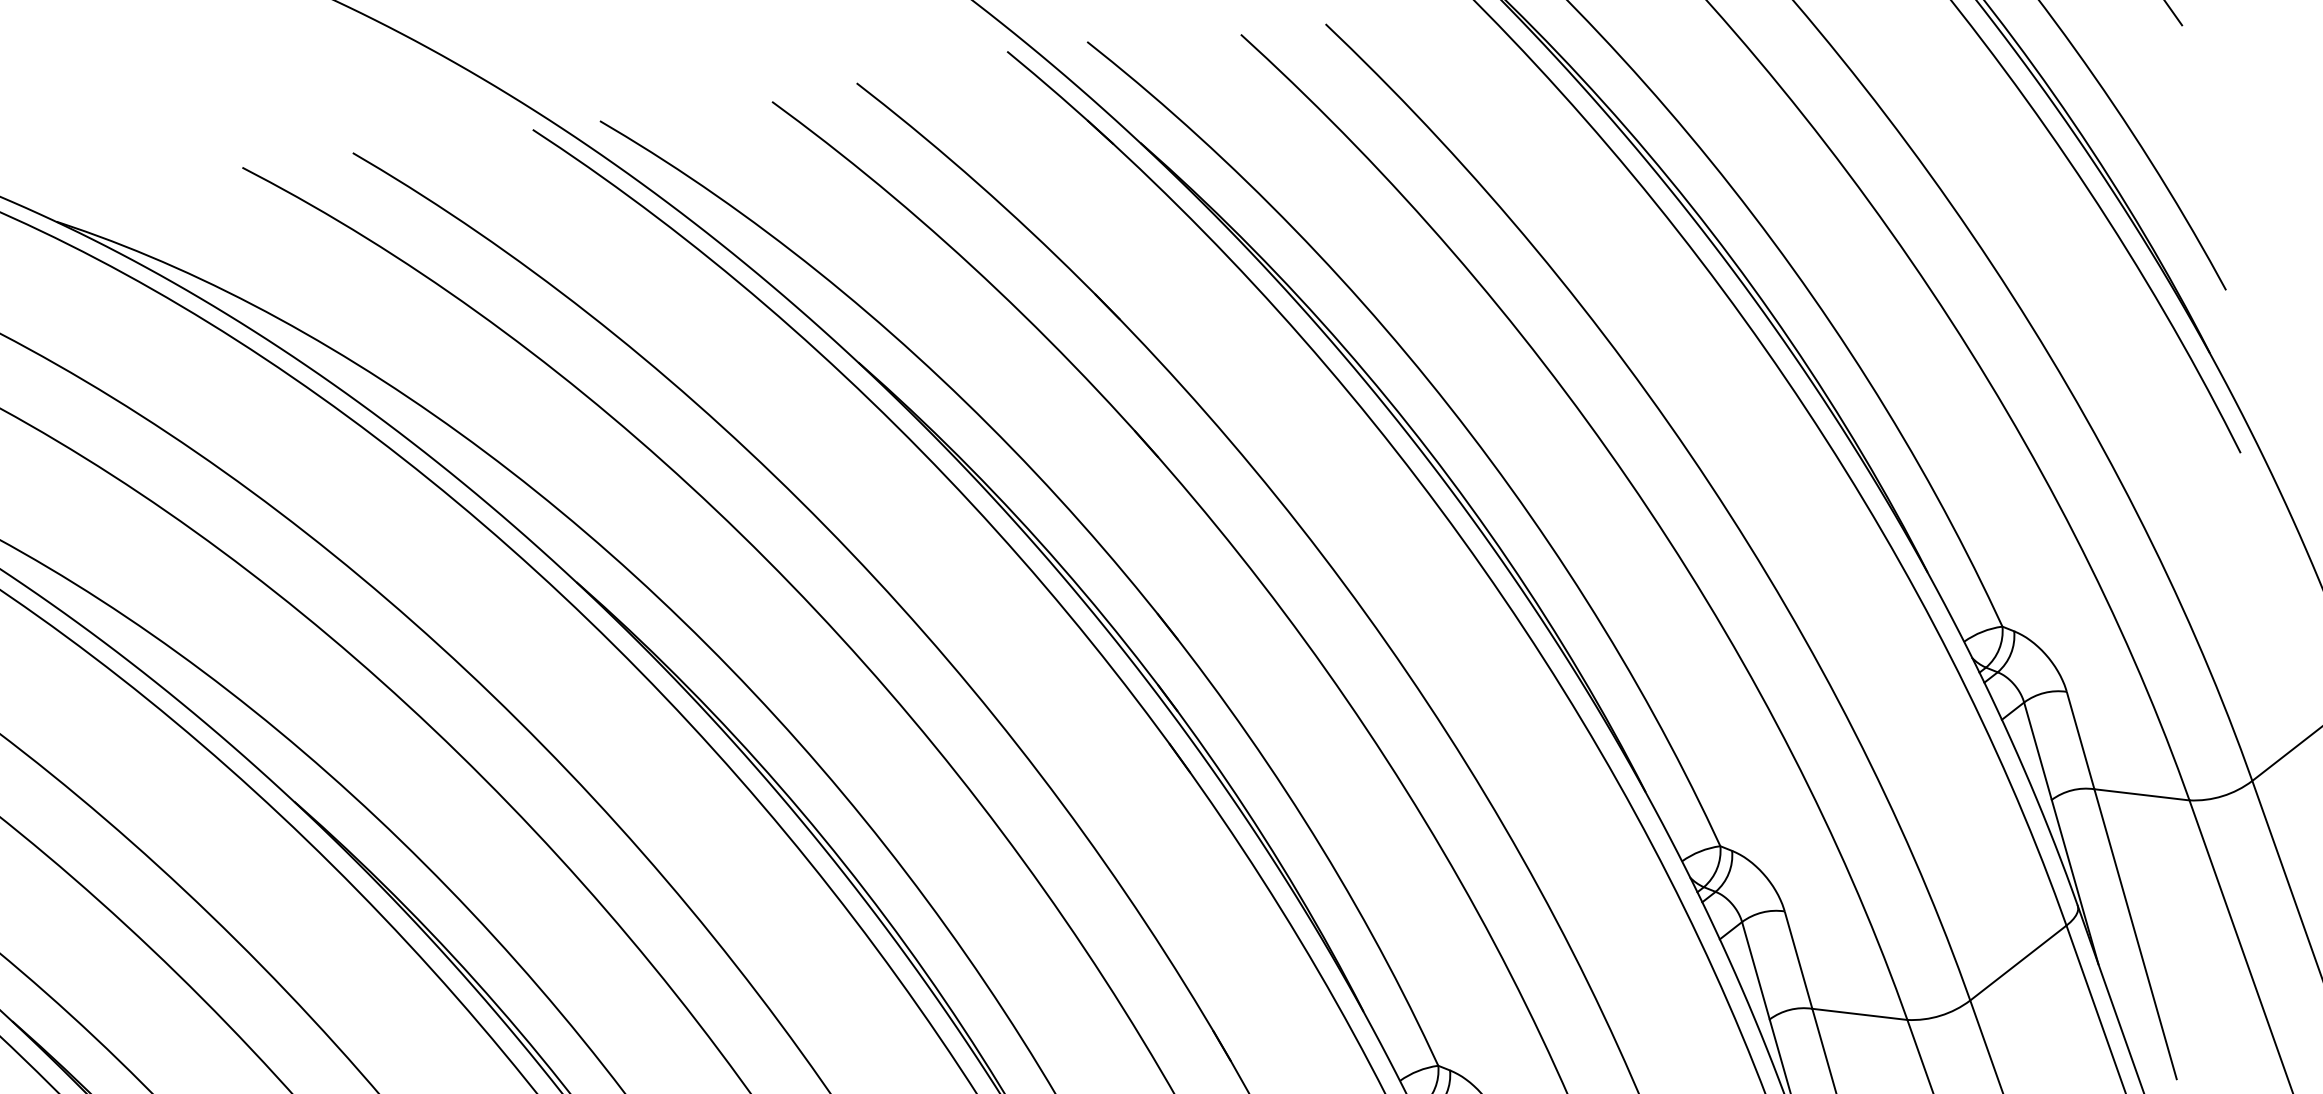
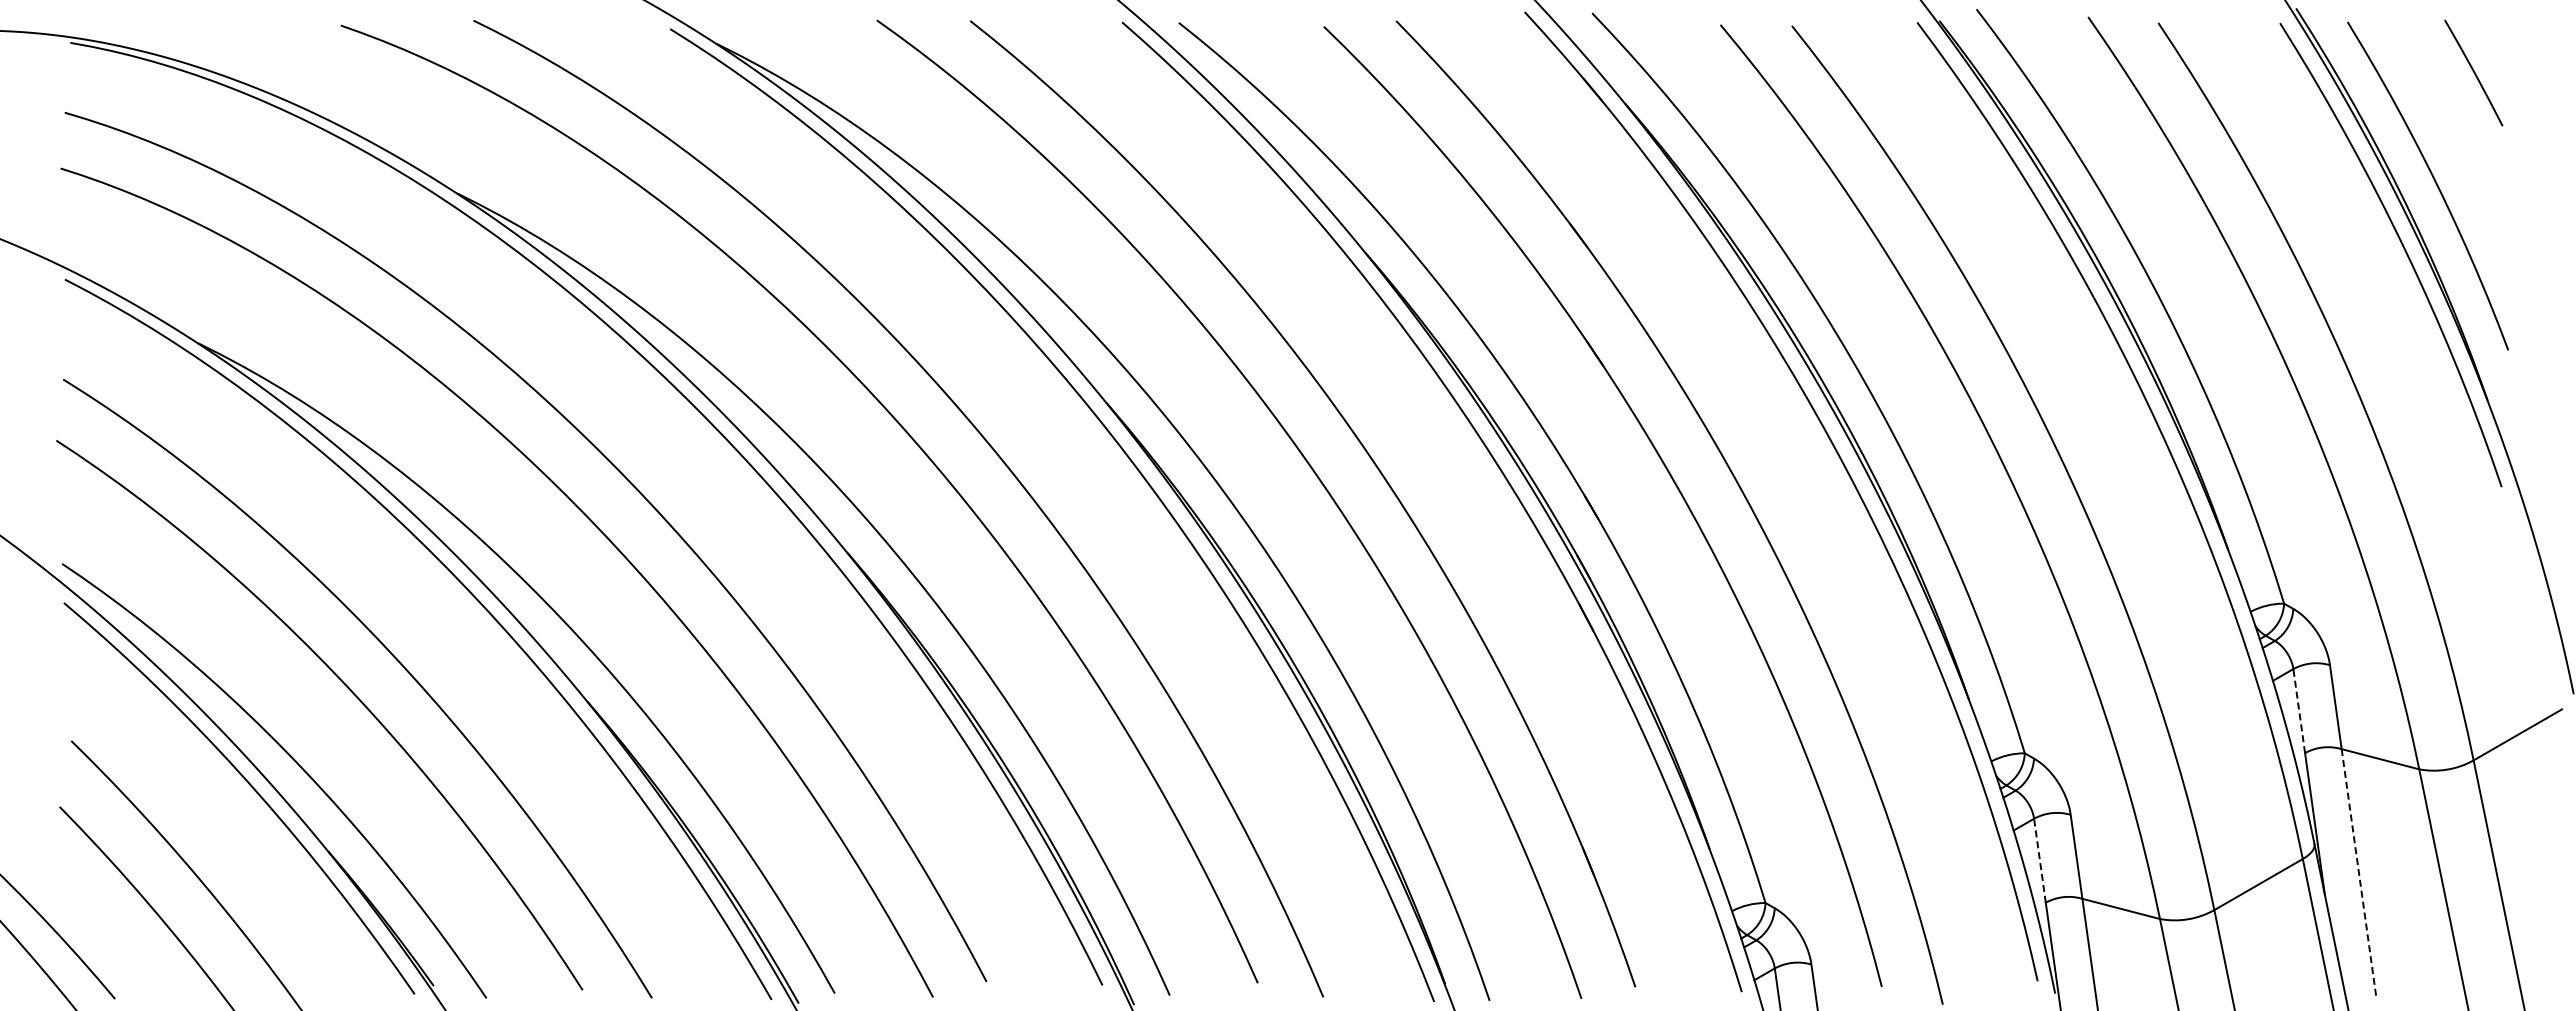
line: (2038, 750) -> (2299, 710), solid -> dashed
line: (2136, 934) -> (2359, 874), solid -> dashed
line: (1755, 970) -> (2039, 860), solid -> dashed

